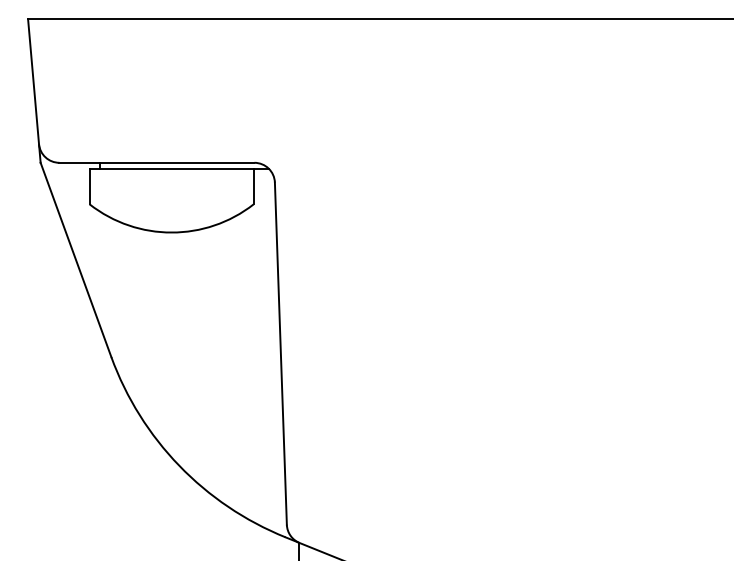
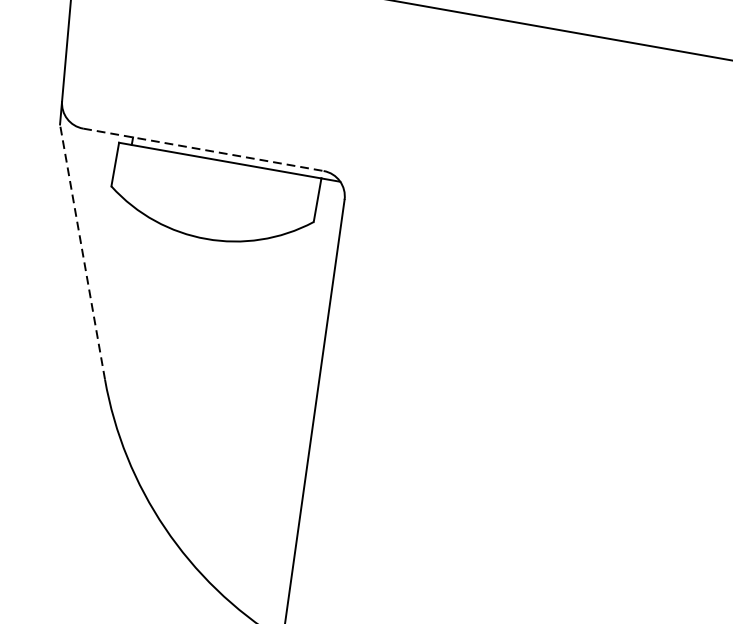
line: (157, 162) -> (204, 149), solid -> dashed
line: (75, 259) -> (82, 251), solid -> dashed

